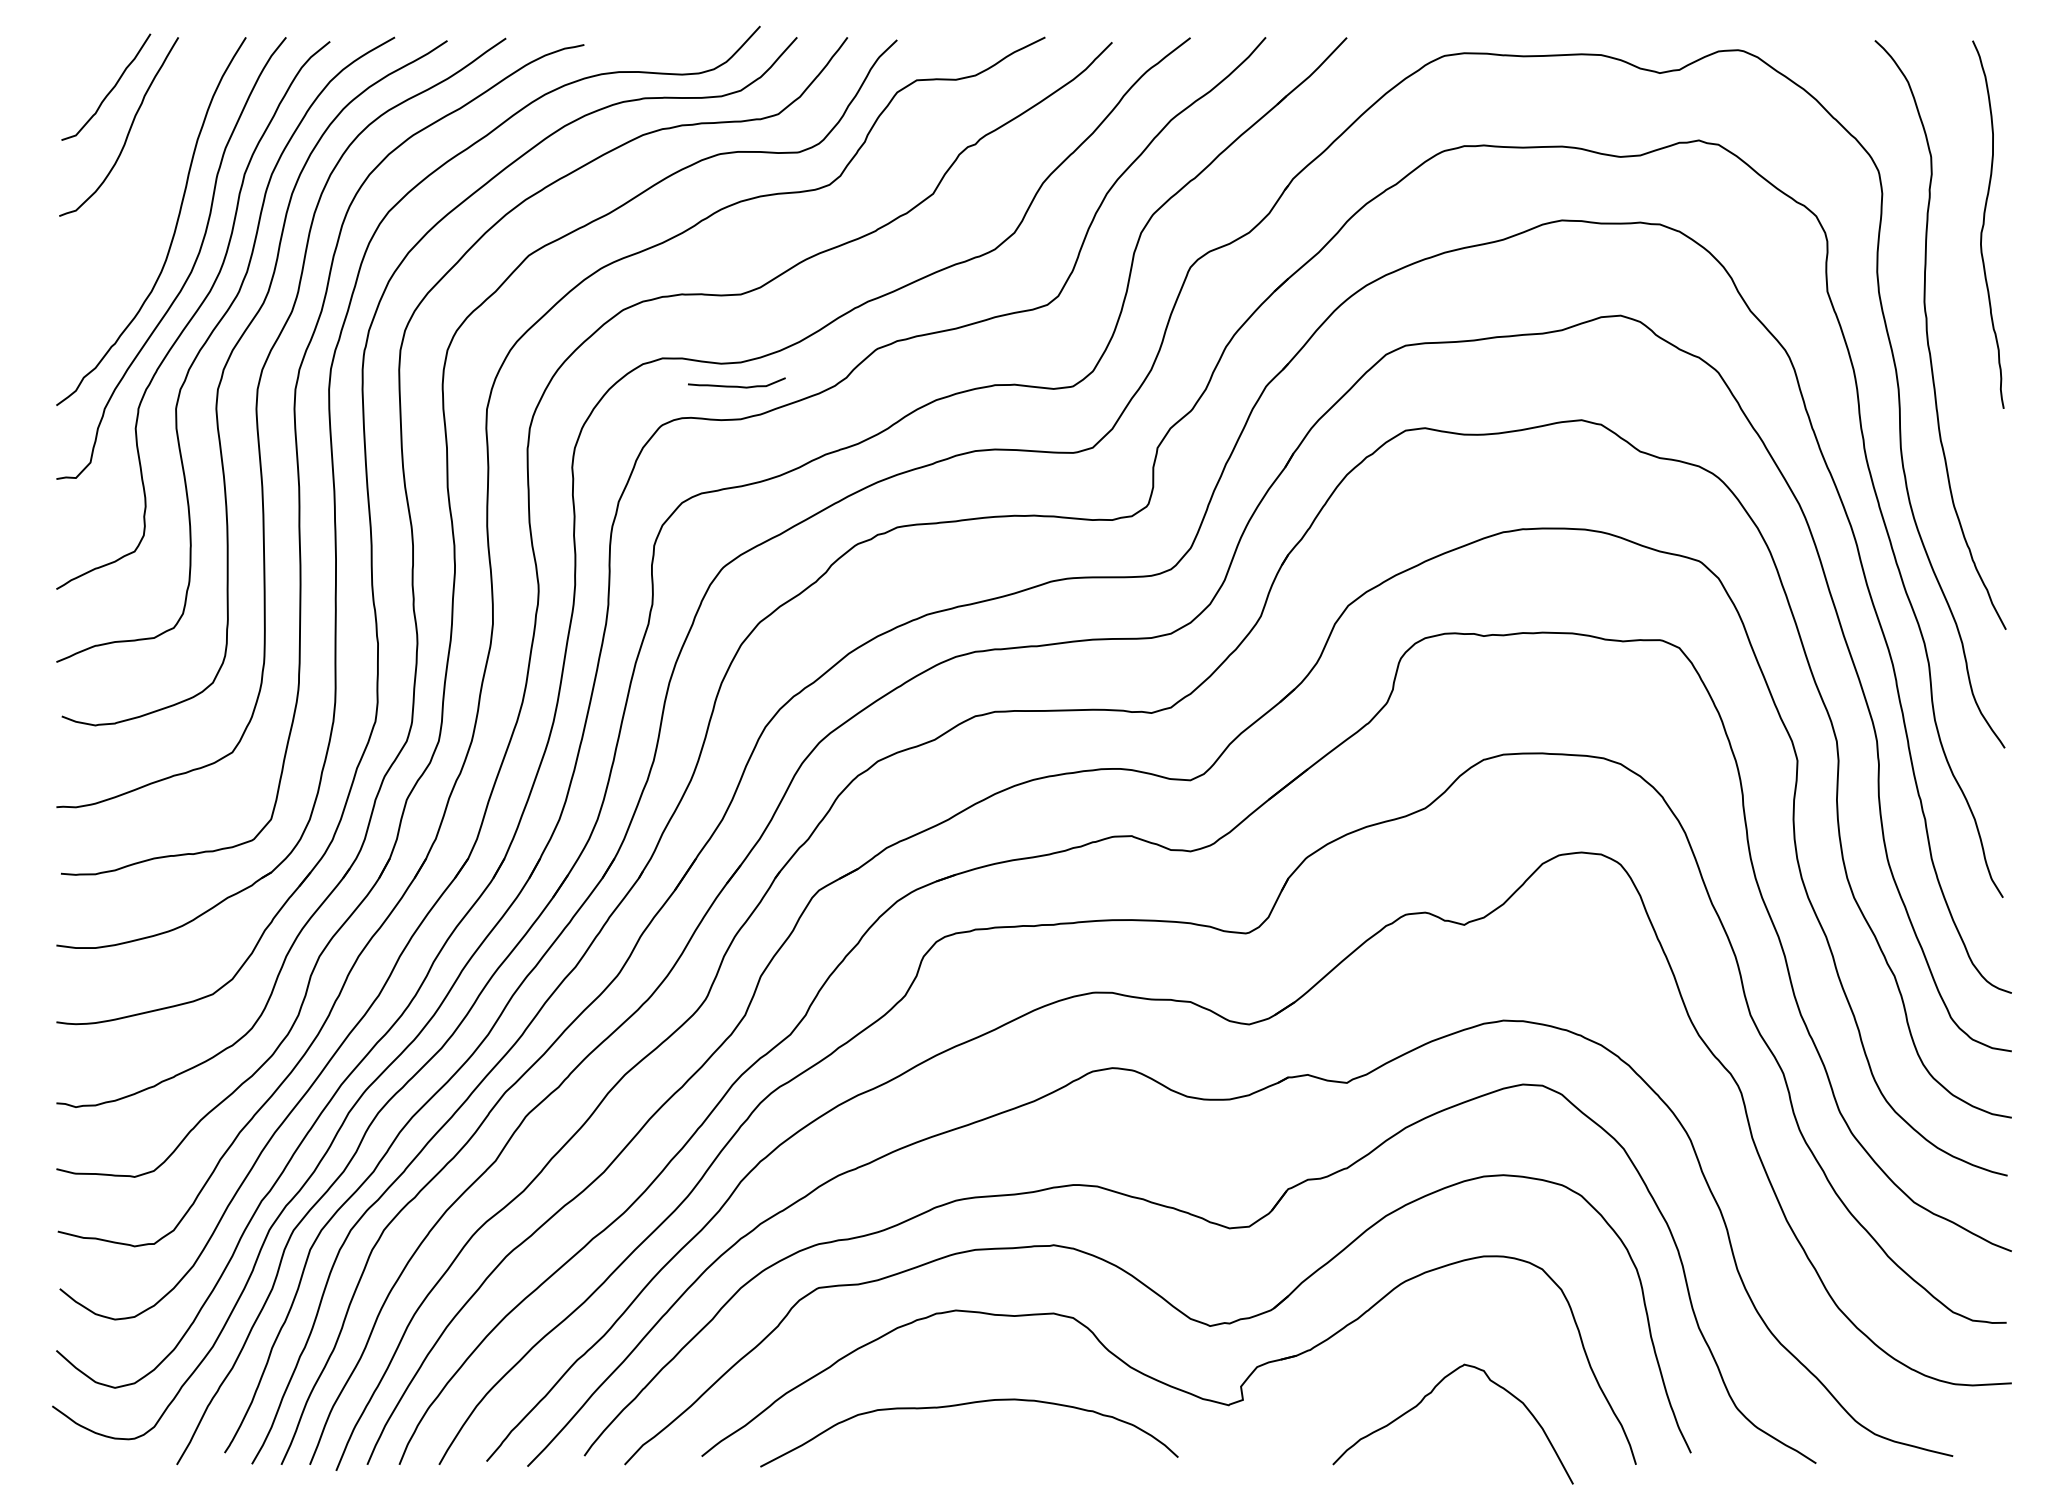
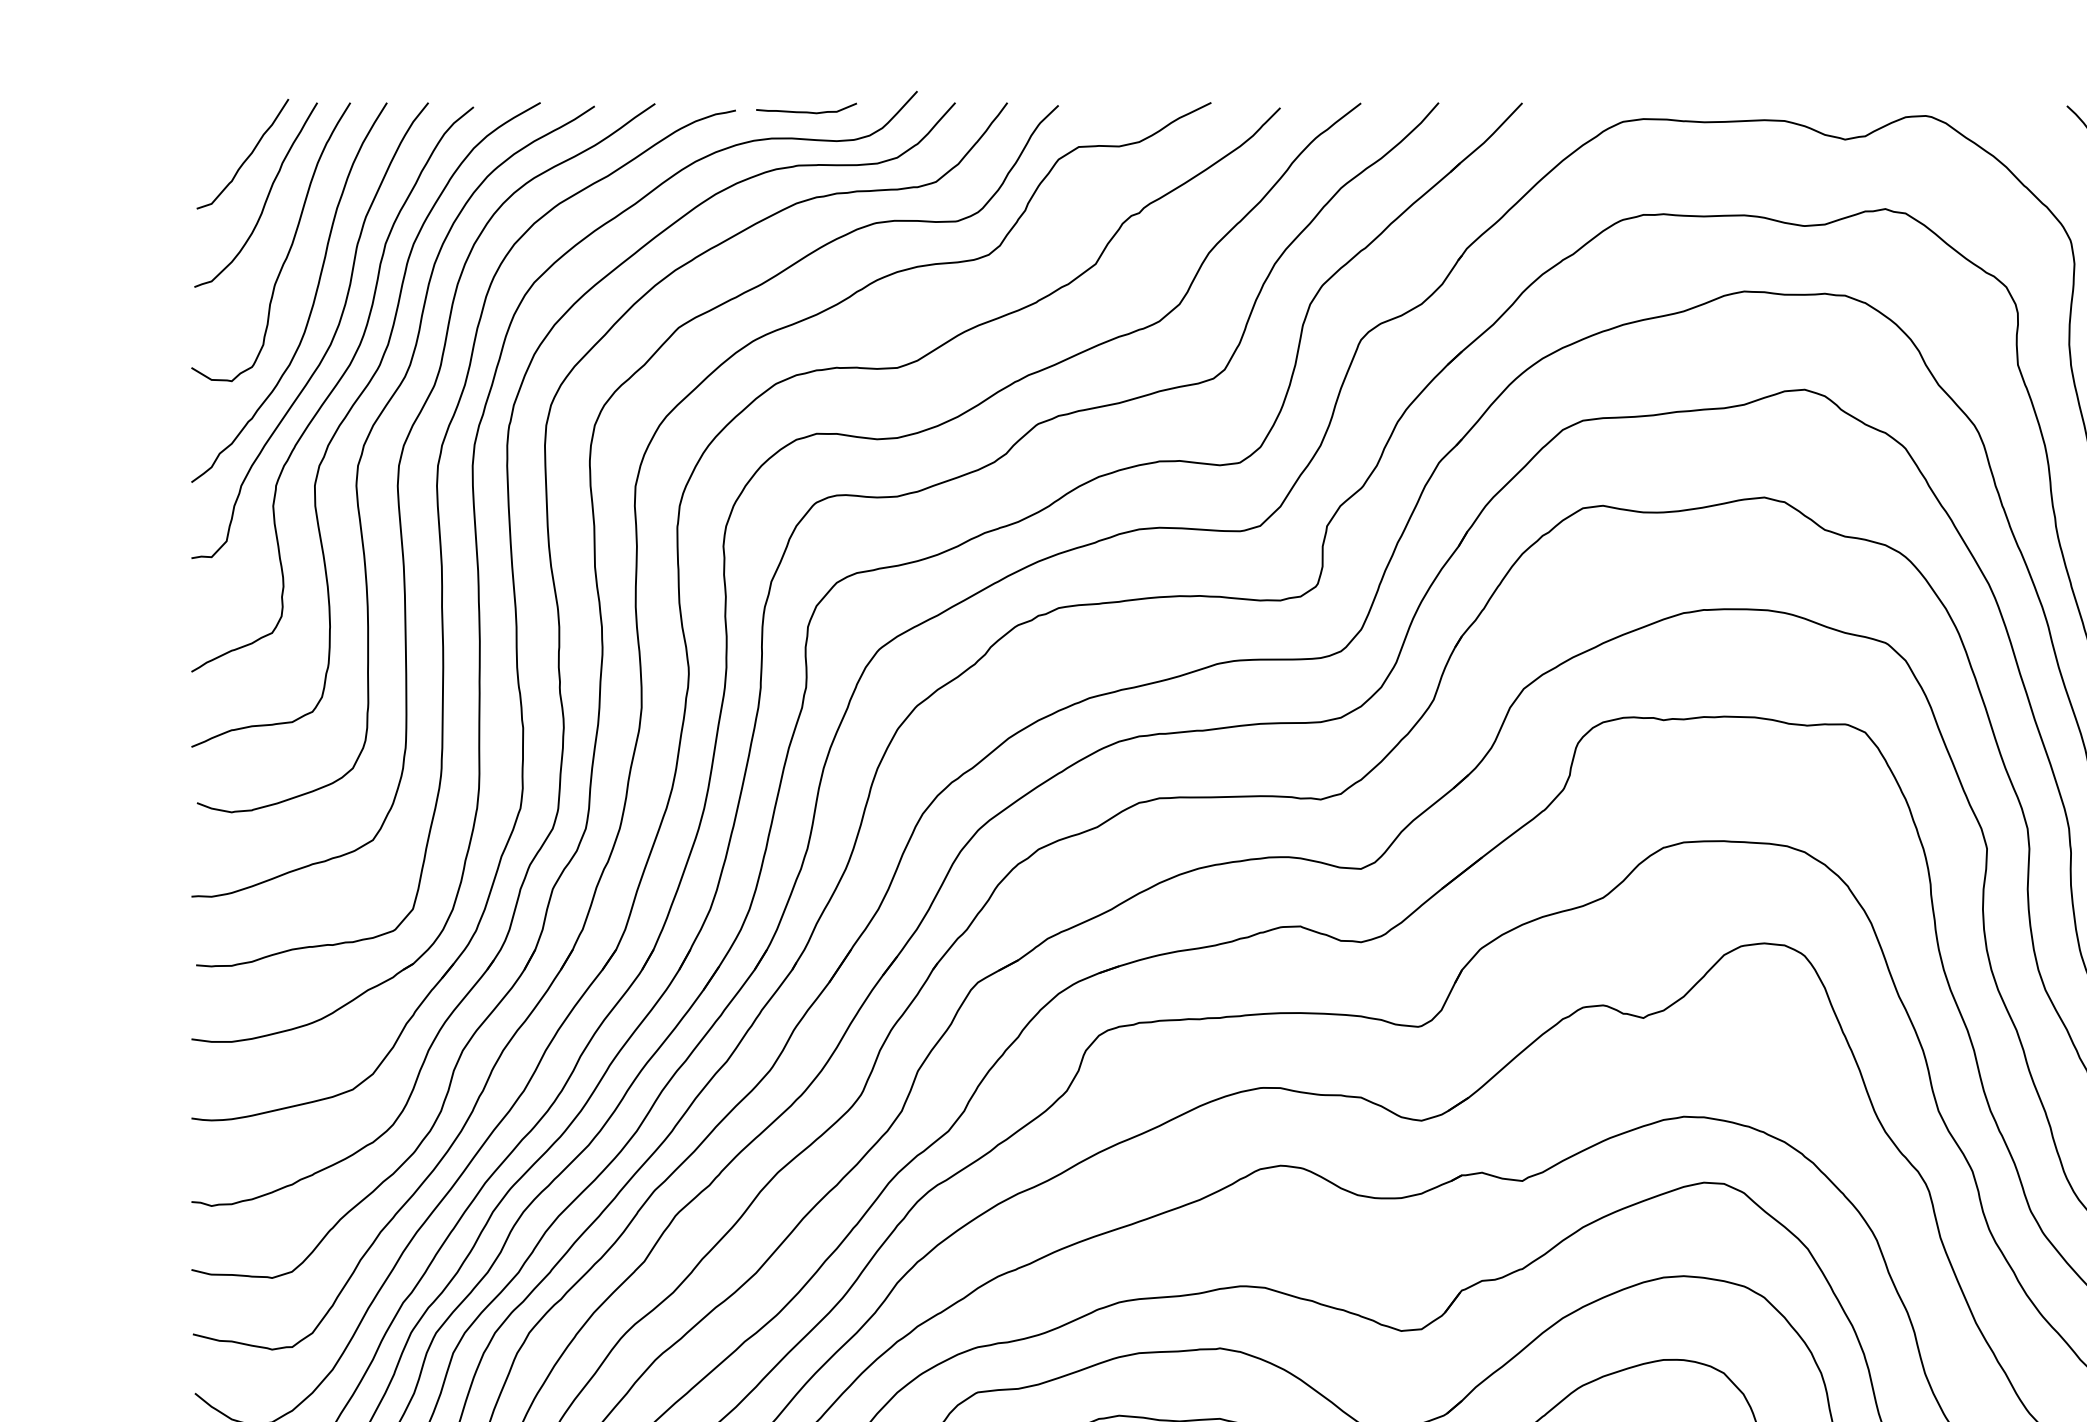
curve: (150, 180) -> (288, 250), added
curve: (736, 385) -> (806, 111), moved

